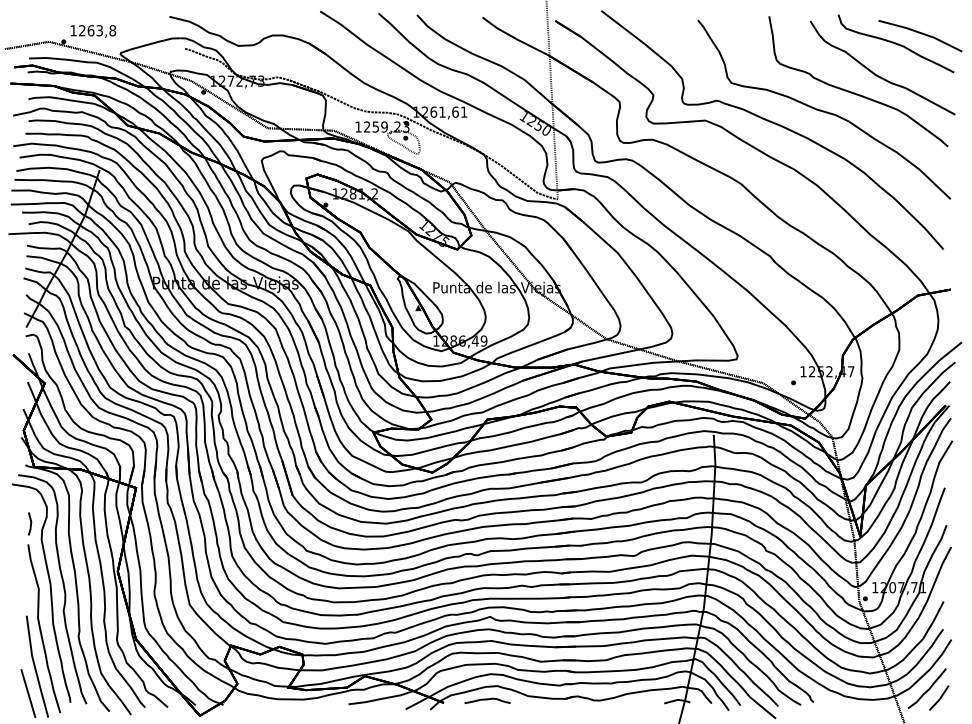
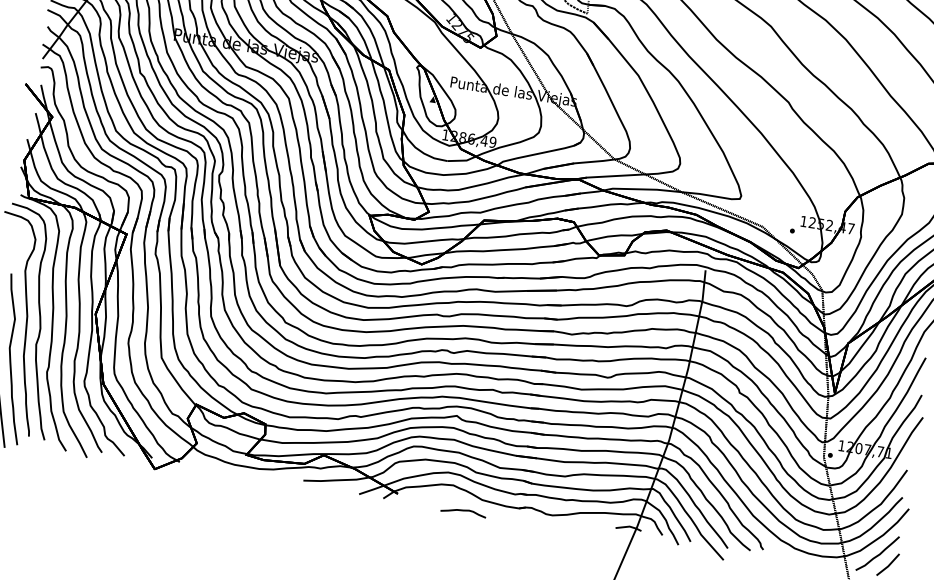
line: (30, 523) -> (16, 253), removed
curve: (487, 700) -> (463, 511), moved

